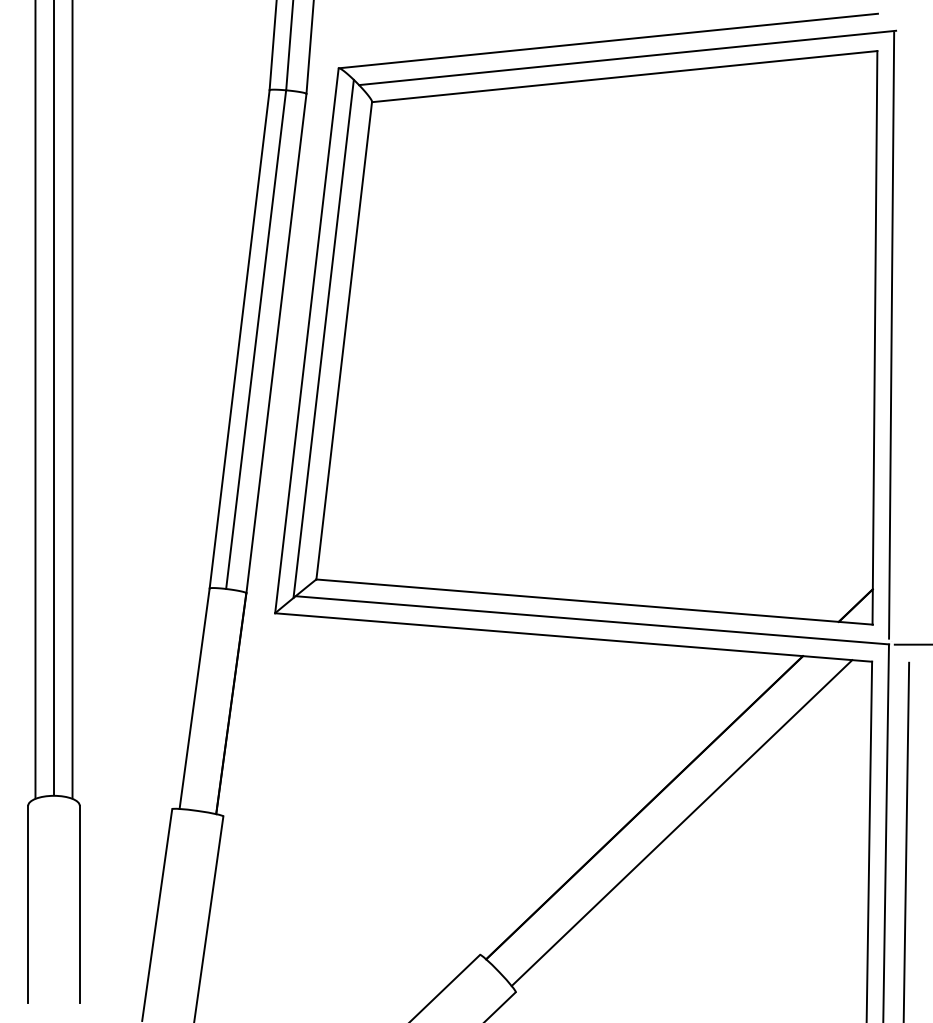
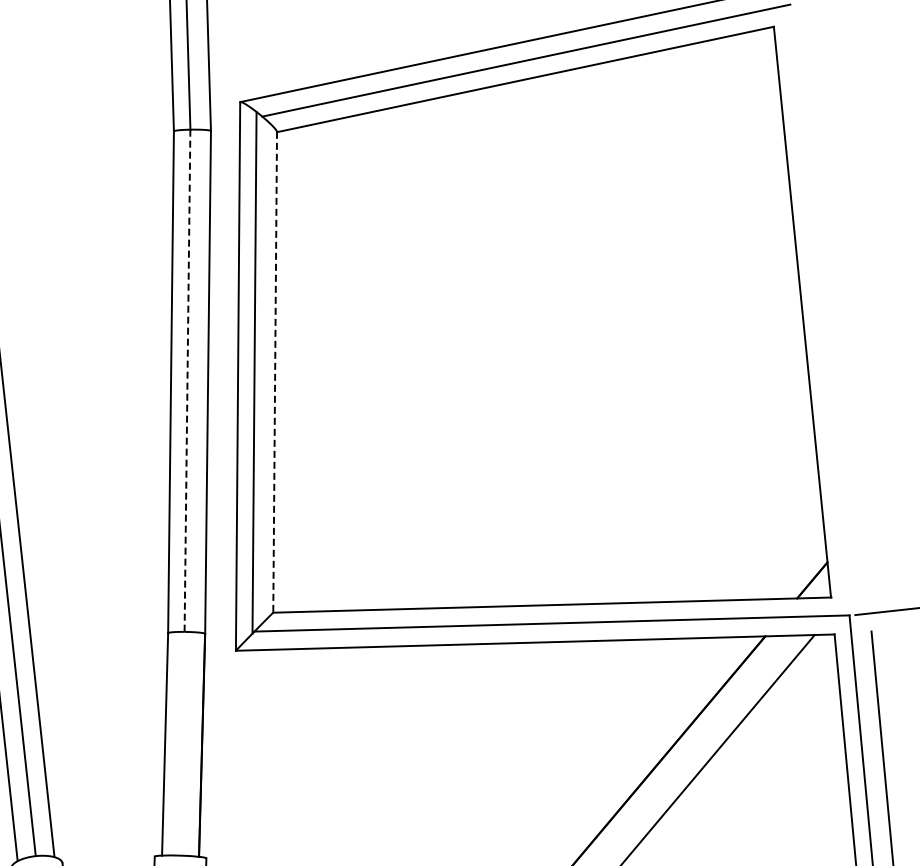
line: (891, 335) -> (818, 308), removed
line: (256, 340) -> (187, 381), solid -> dashed
line: (344, 341) -> (275, 373), solid -> dashed

